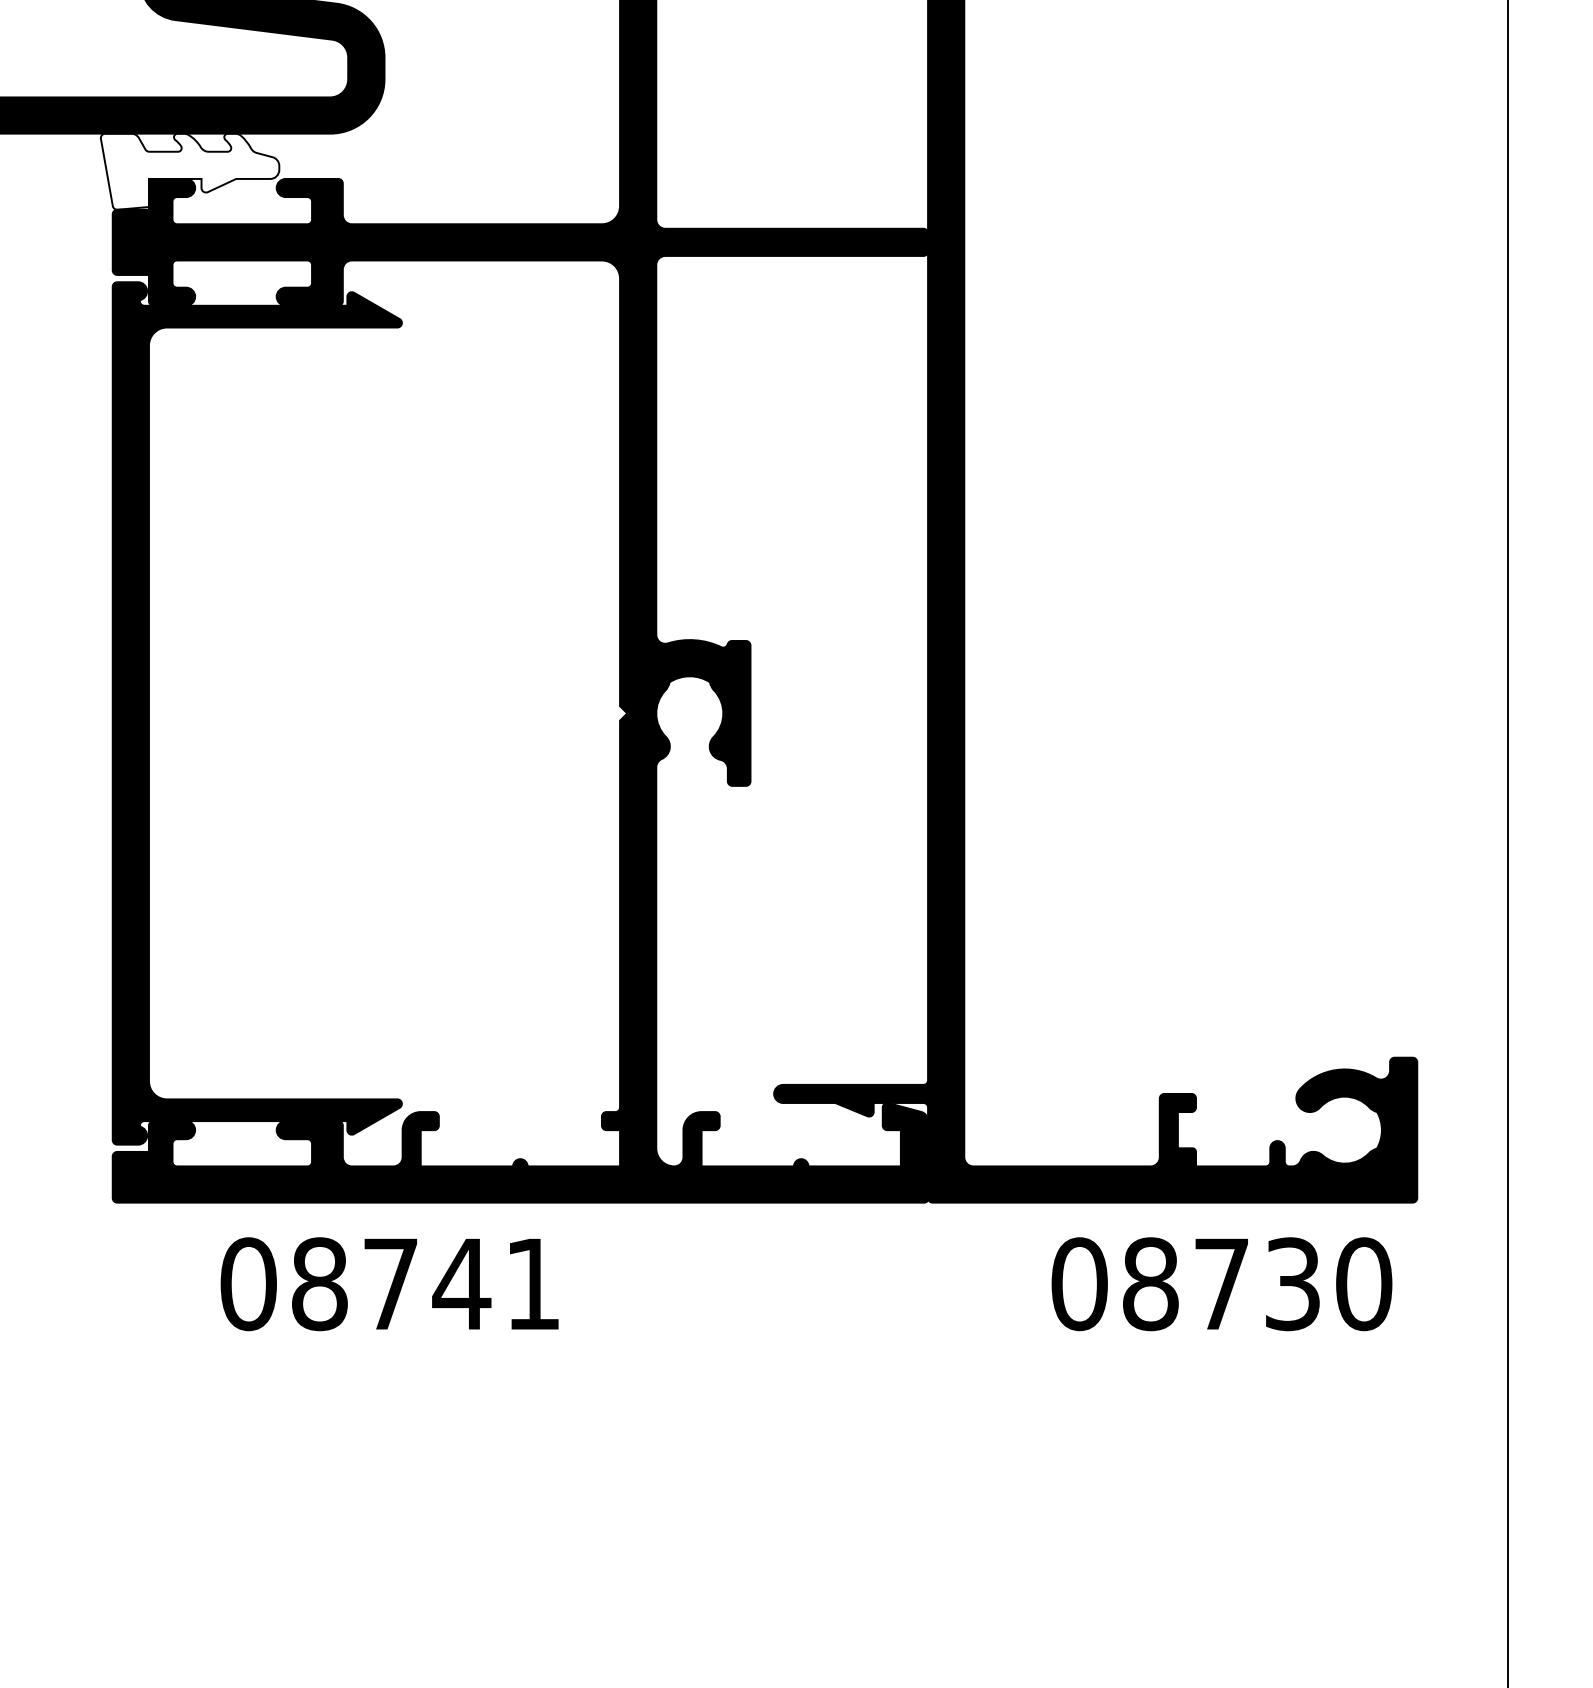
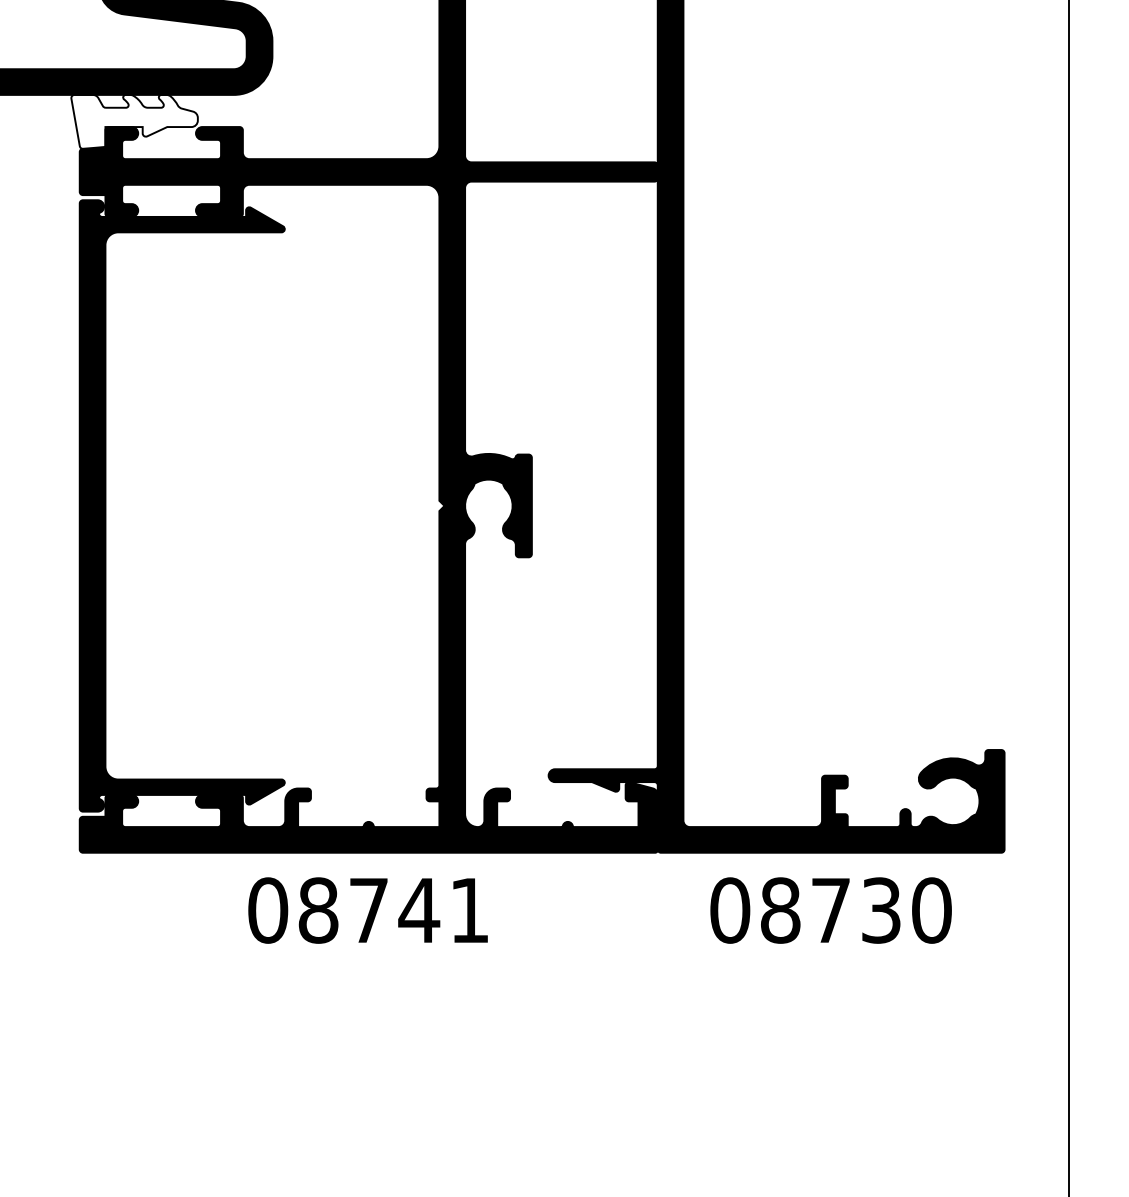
text: (388, 1284) -> (367, 910), moved
text: (1221, 1284) -> (830, 910), moved

